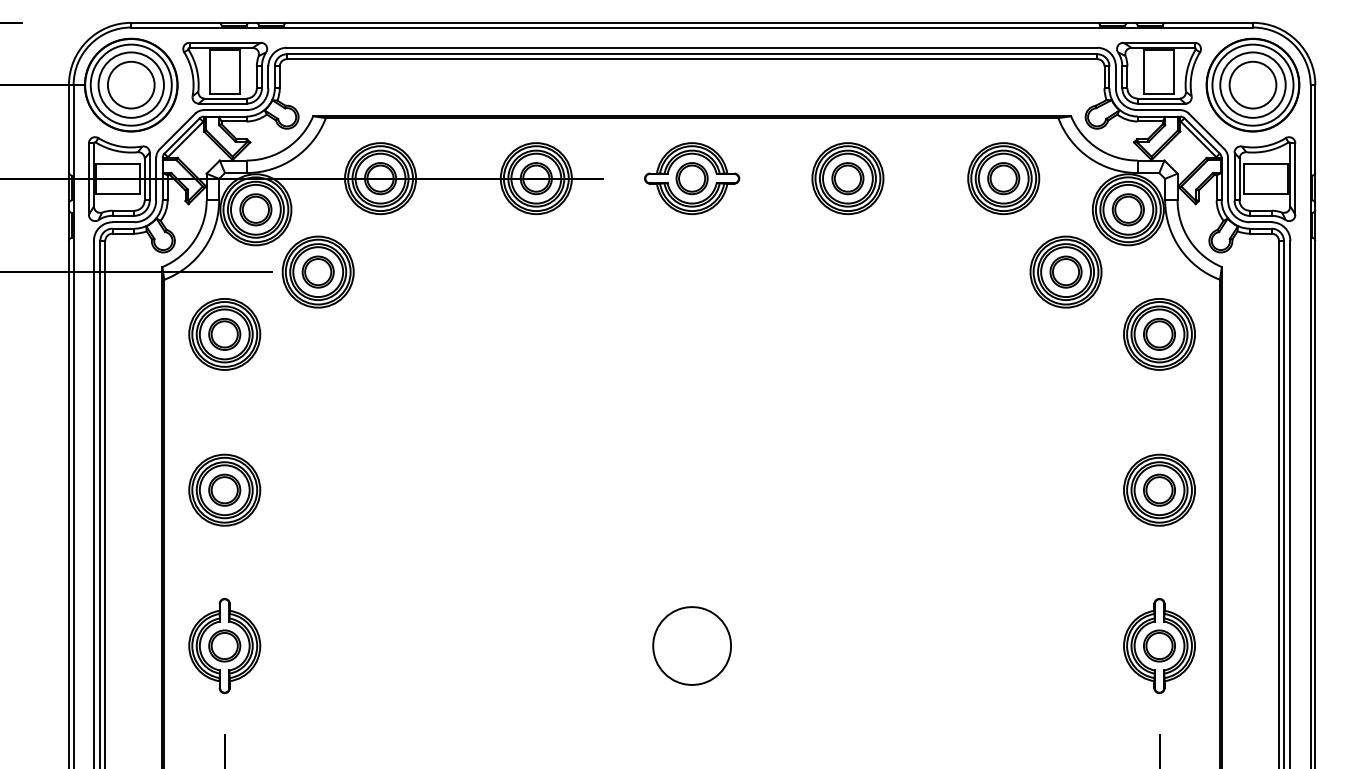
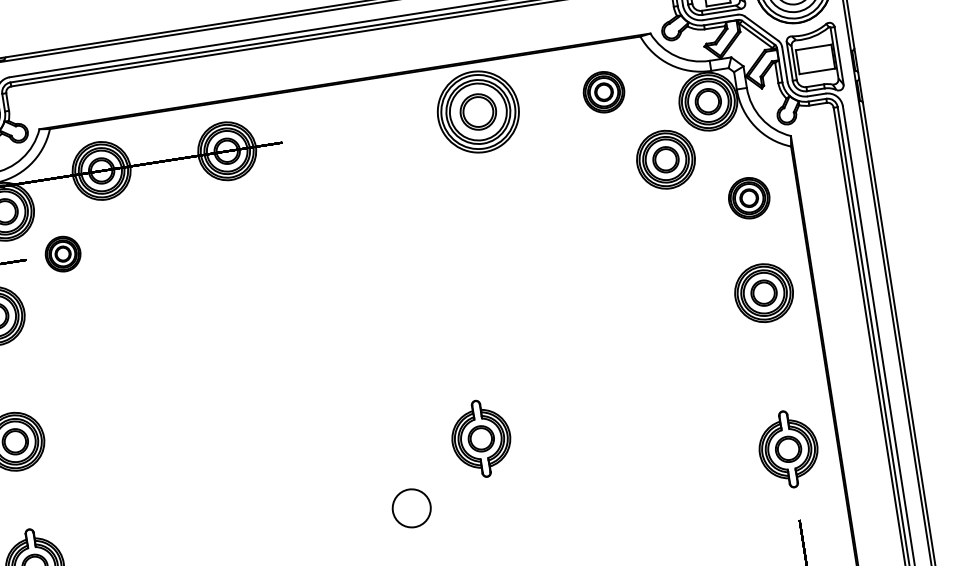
part: (692, 178) -> (353, 131), removed
part: (847, 178) -> (478, 111), size x1.4
part: (1003, 178) -> (603, 92), size x0.7
part: (317, 271) -> (62, 253), size x0.6
part: (1159, 334) -> (749, 198), size x0.7
part: (1159, 489) -> (763, 292), moved
part: (789, 575) -> (481, 439), added
circle: (691, 645) -> (411, 508), size x0.6

